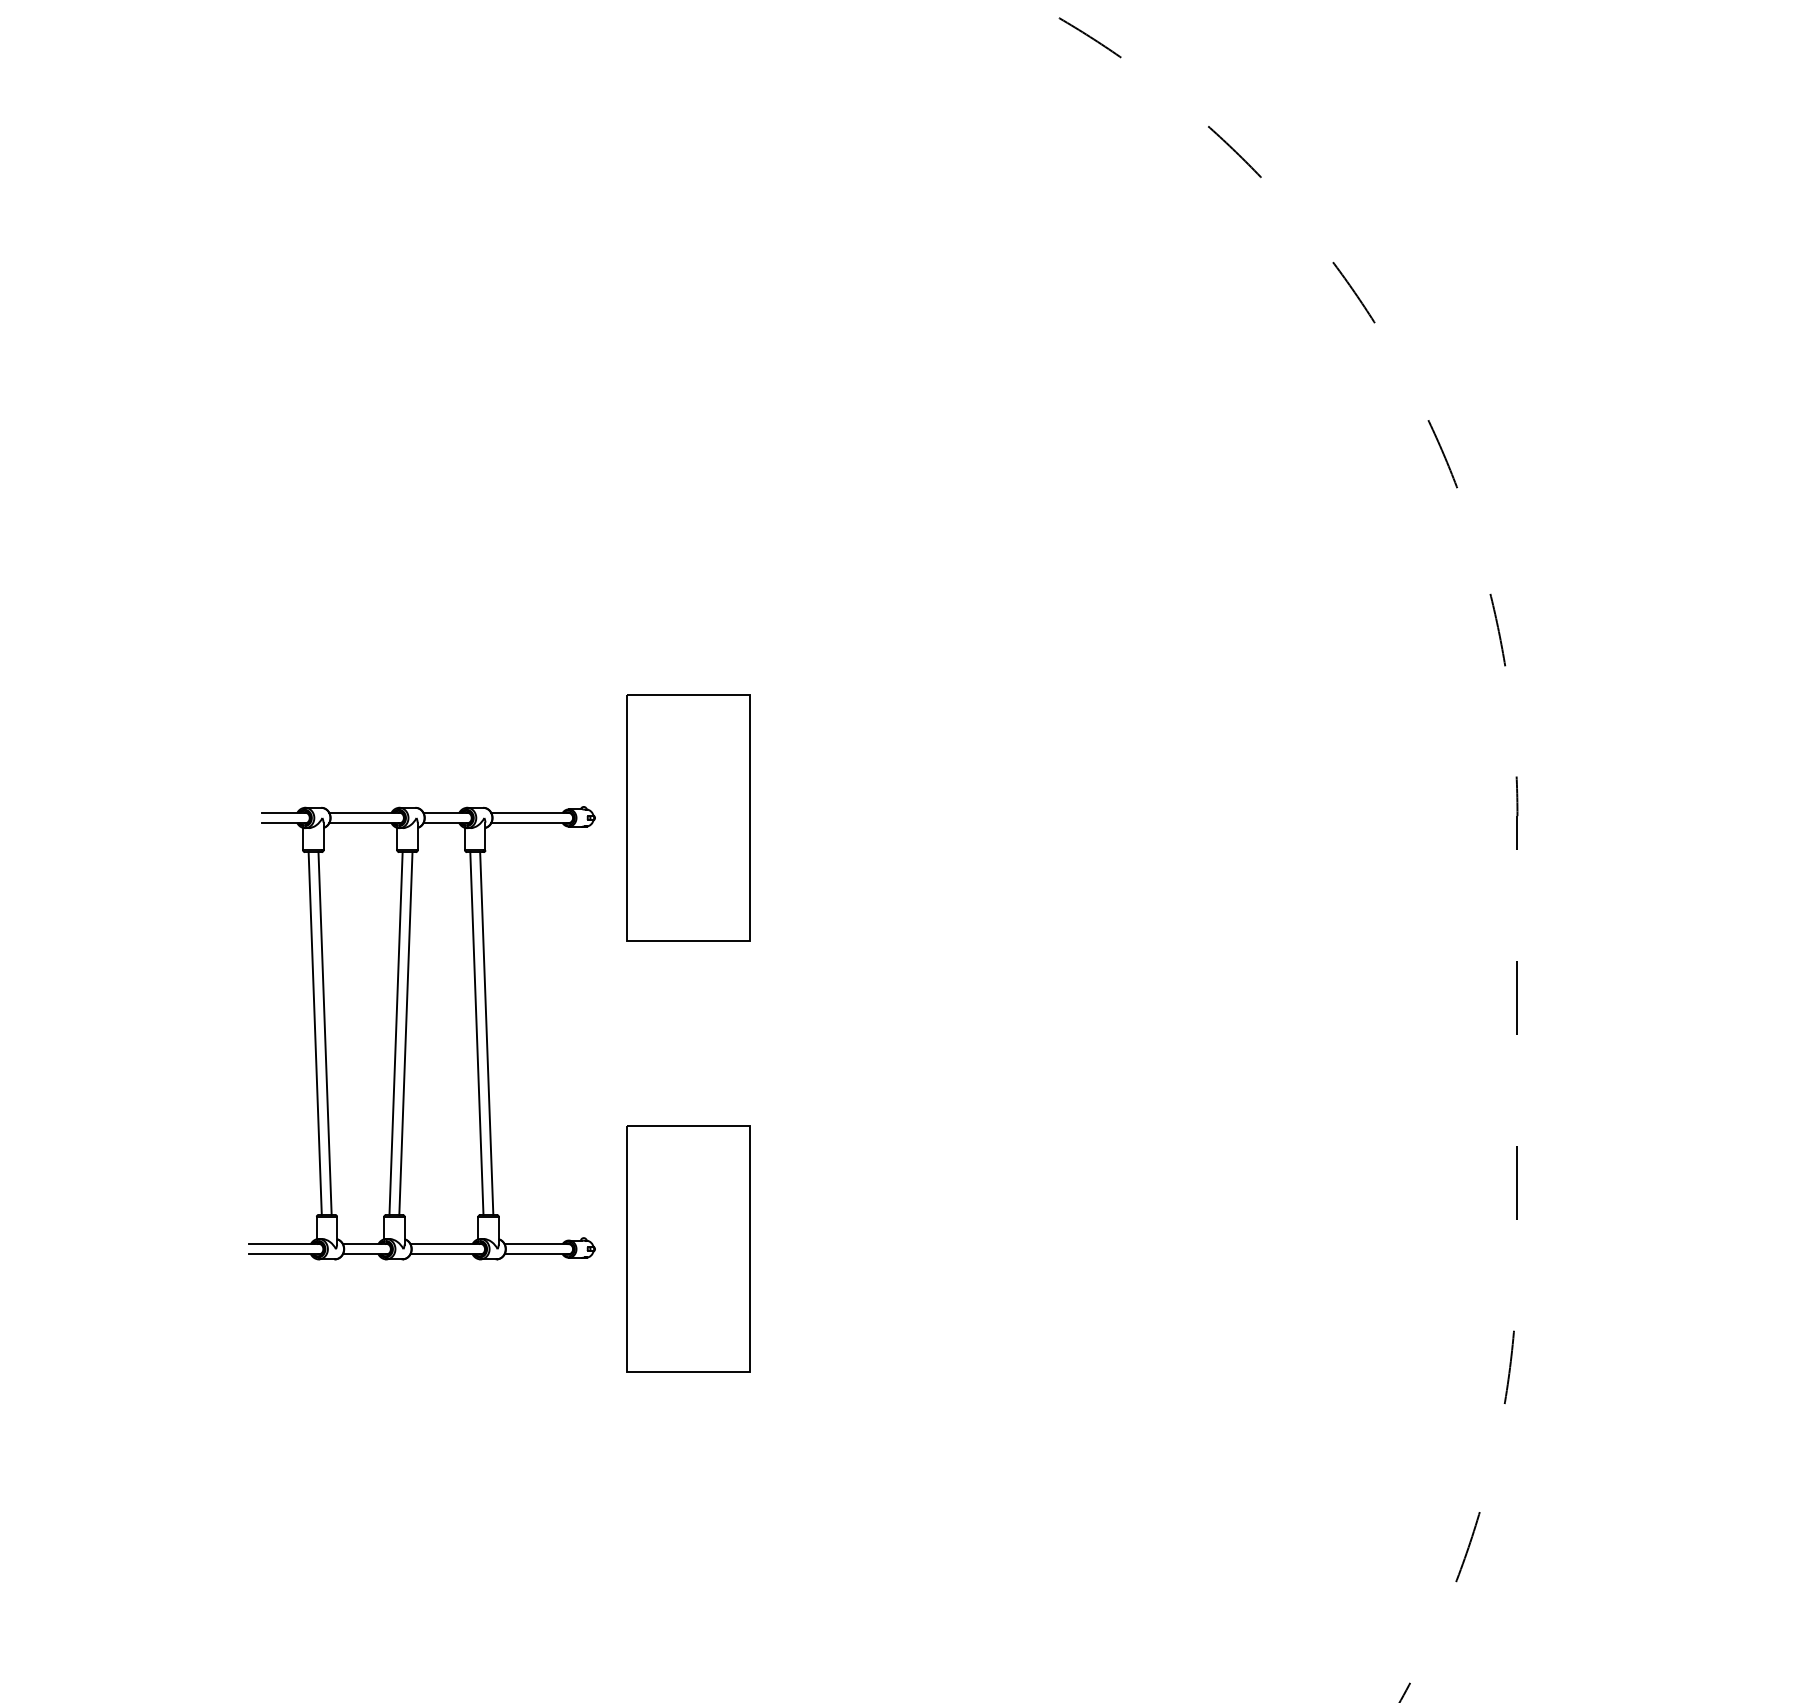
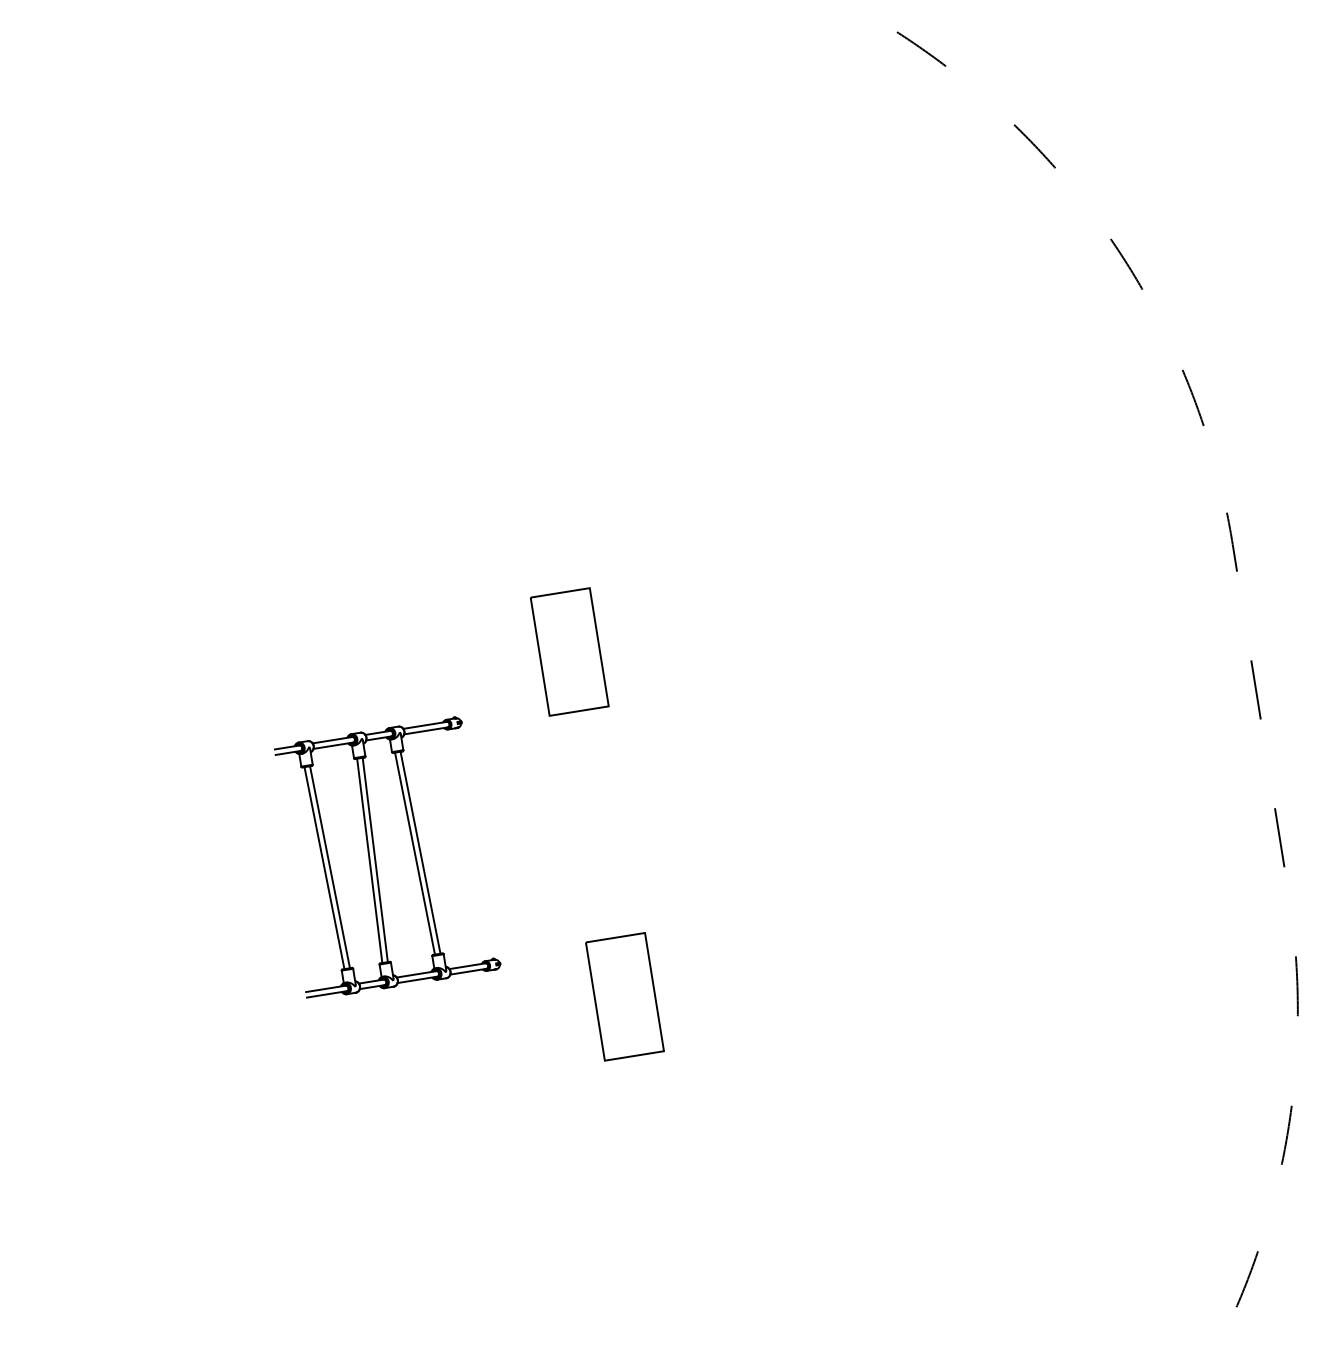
part: (688, 817) -> (569, 651), size x0.6
part: (421, 1033) -> (383, 858), size x0.7
part: (688, 1248) -> (624, 996), size x0.6

